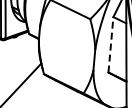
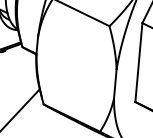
line: (110, 44) -> (138, 62), dashed -> solid

